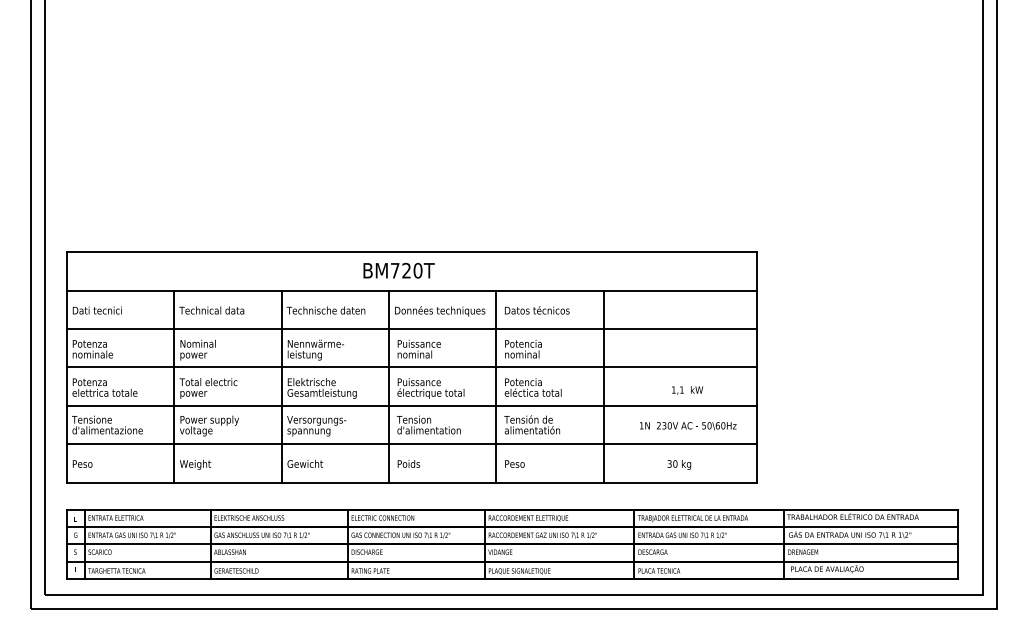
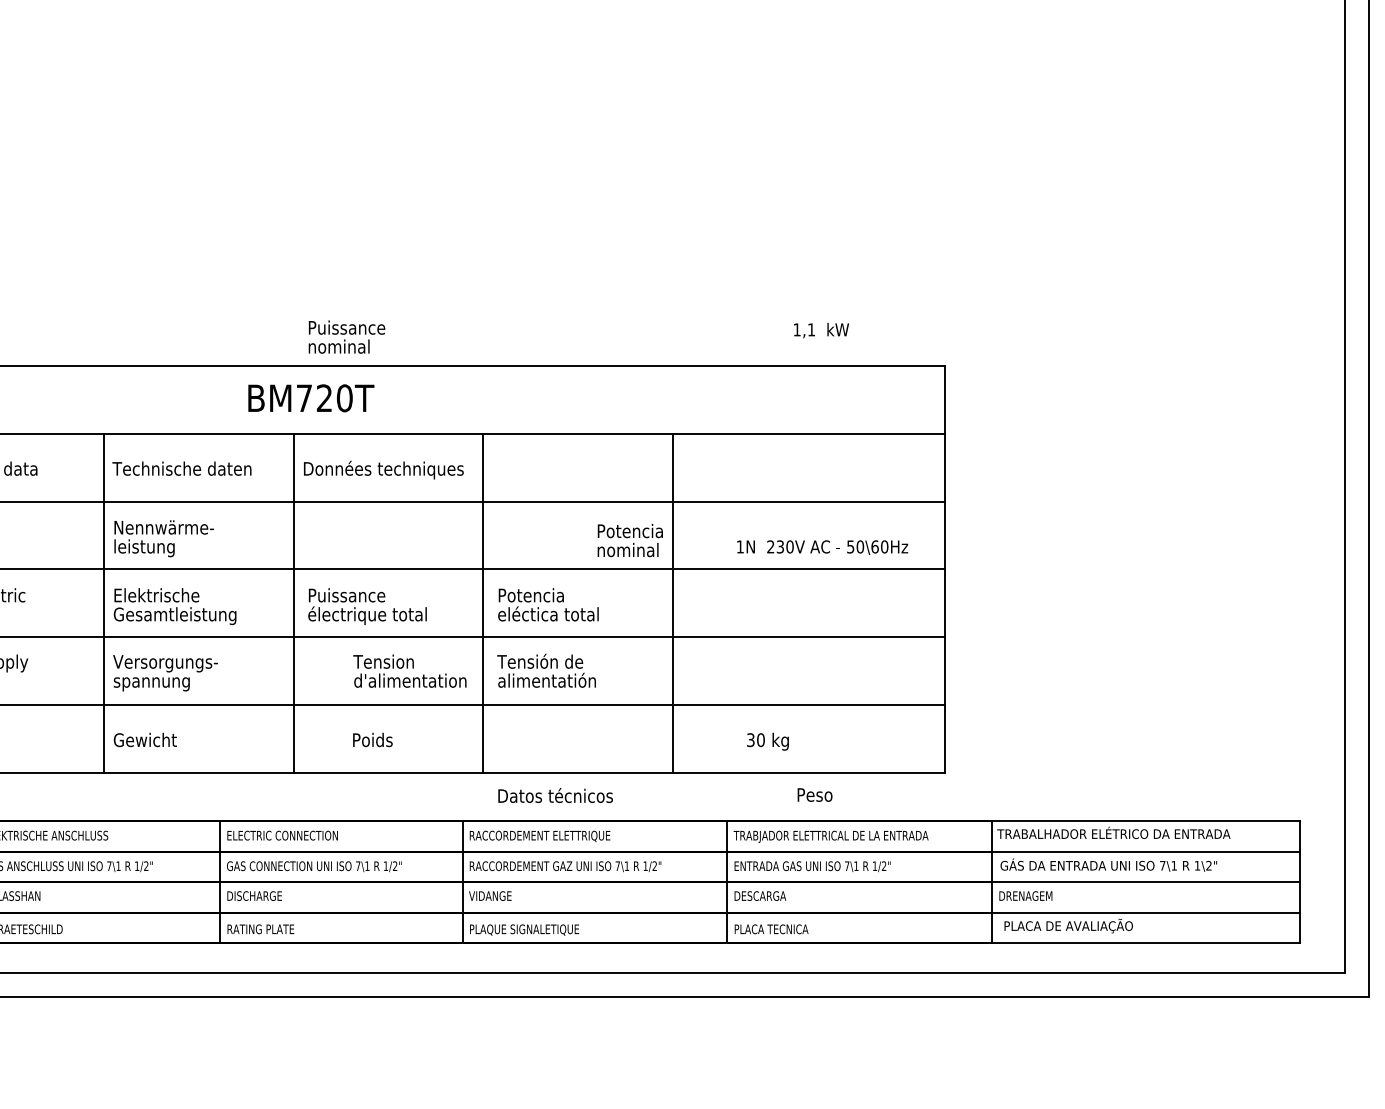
text: (536, 310) -> (554, 795), moved
text: (418, 348) -> (345, 335), moved
text: (523, 348) -> (630, 539), moved
text: (687, 390) -> (821, 330), moved
text: (428, 424) -> (409, 670), moved
text: (688, 426) -> (823, 548), moved
text: (408, 463) -> (372, 739), moved
text: (514, 463) -> (814, 794), moved
text: (679, 464) -> (768, 740), moved

